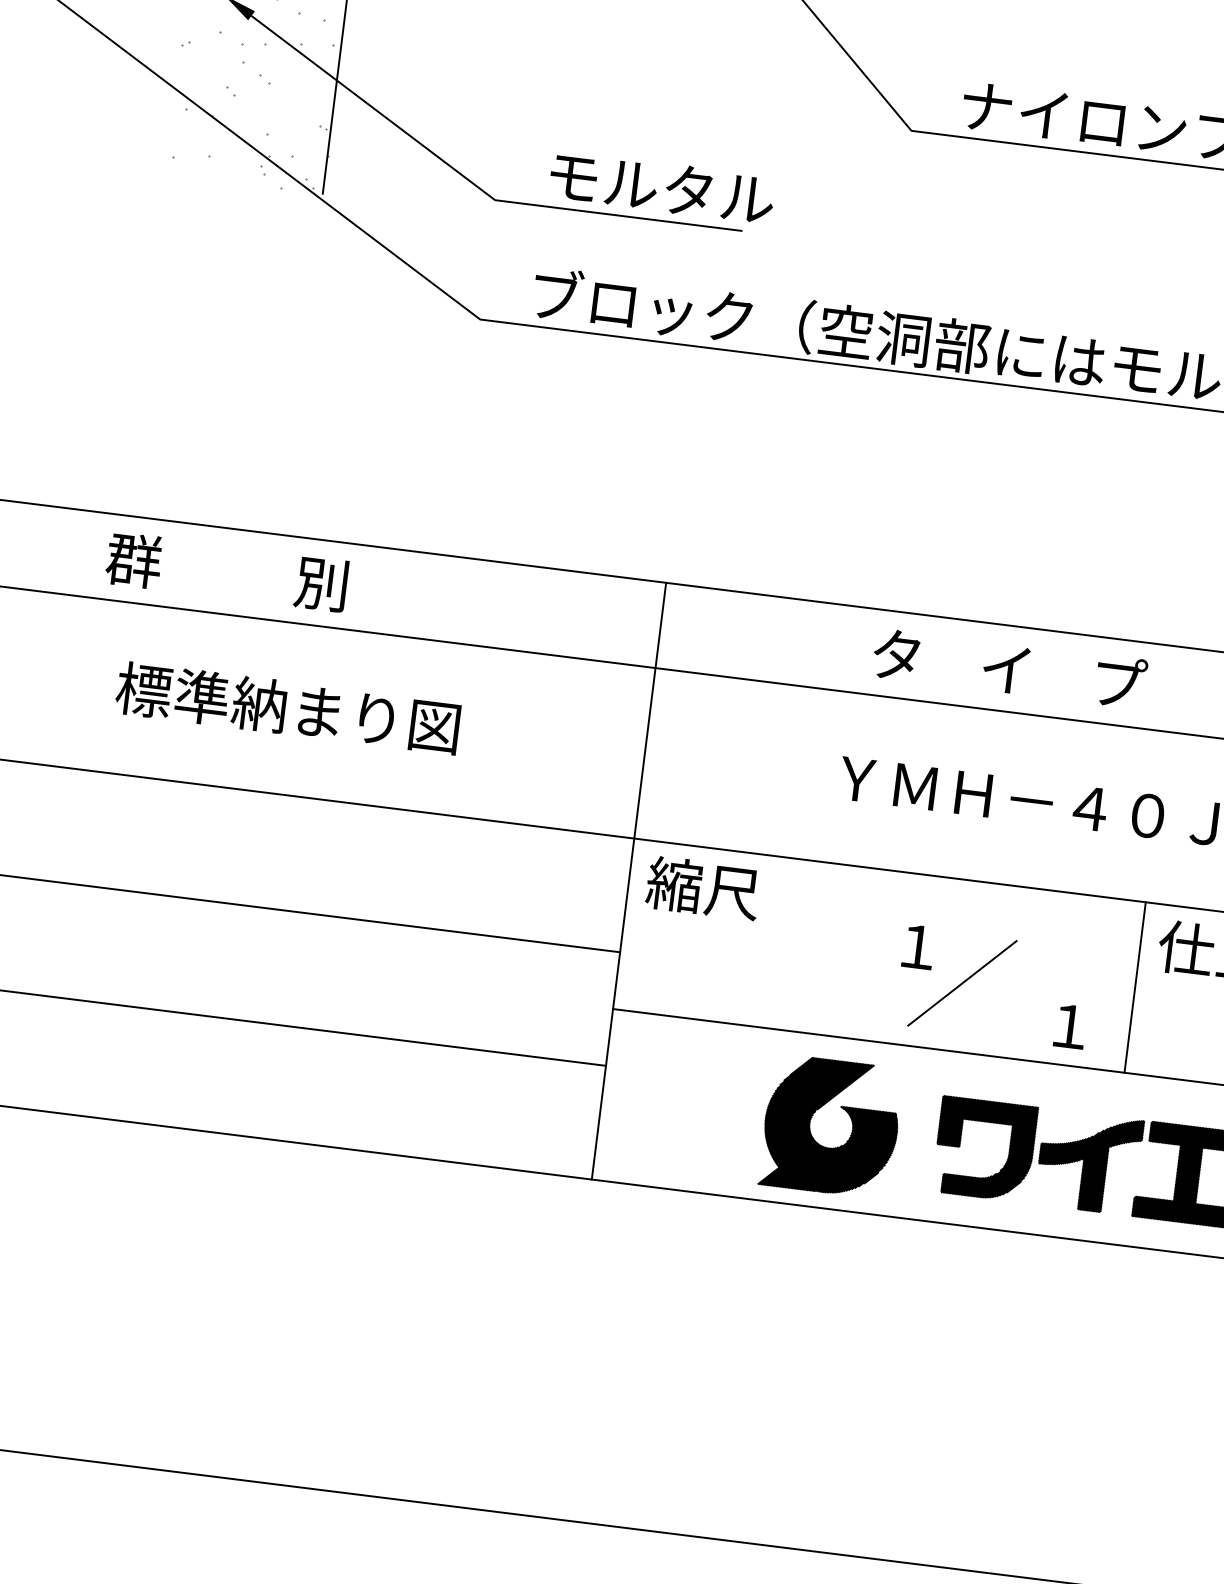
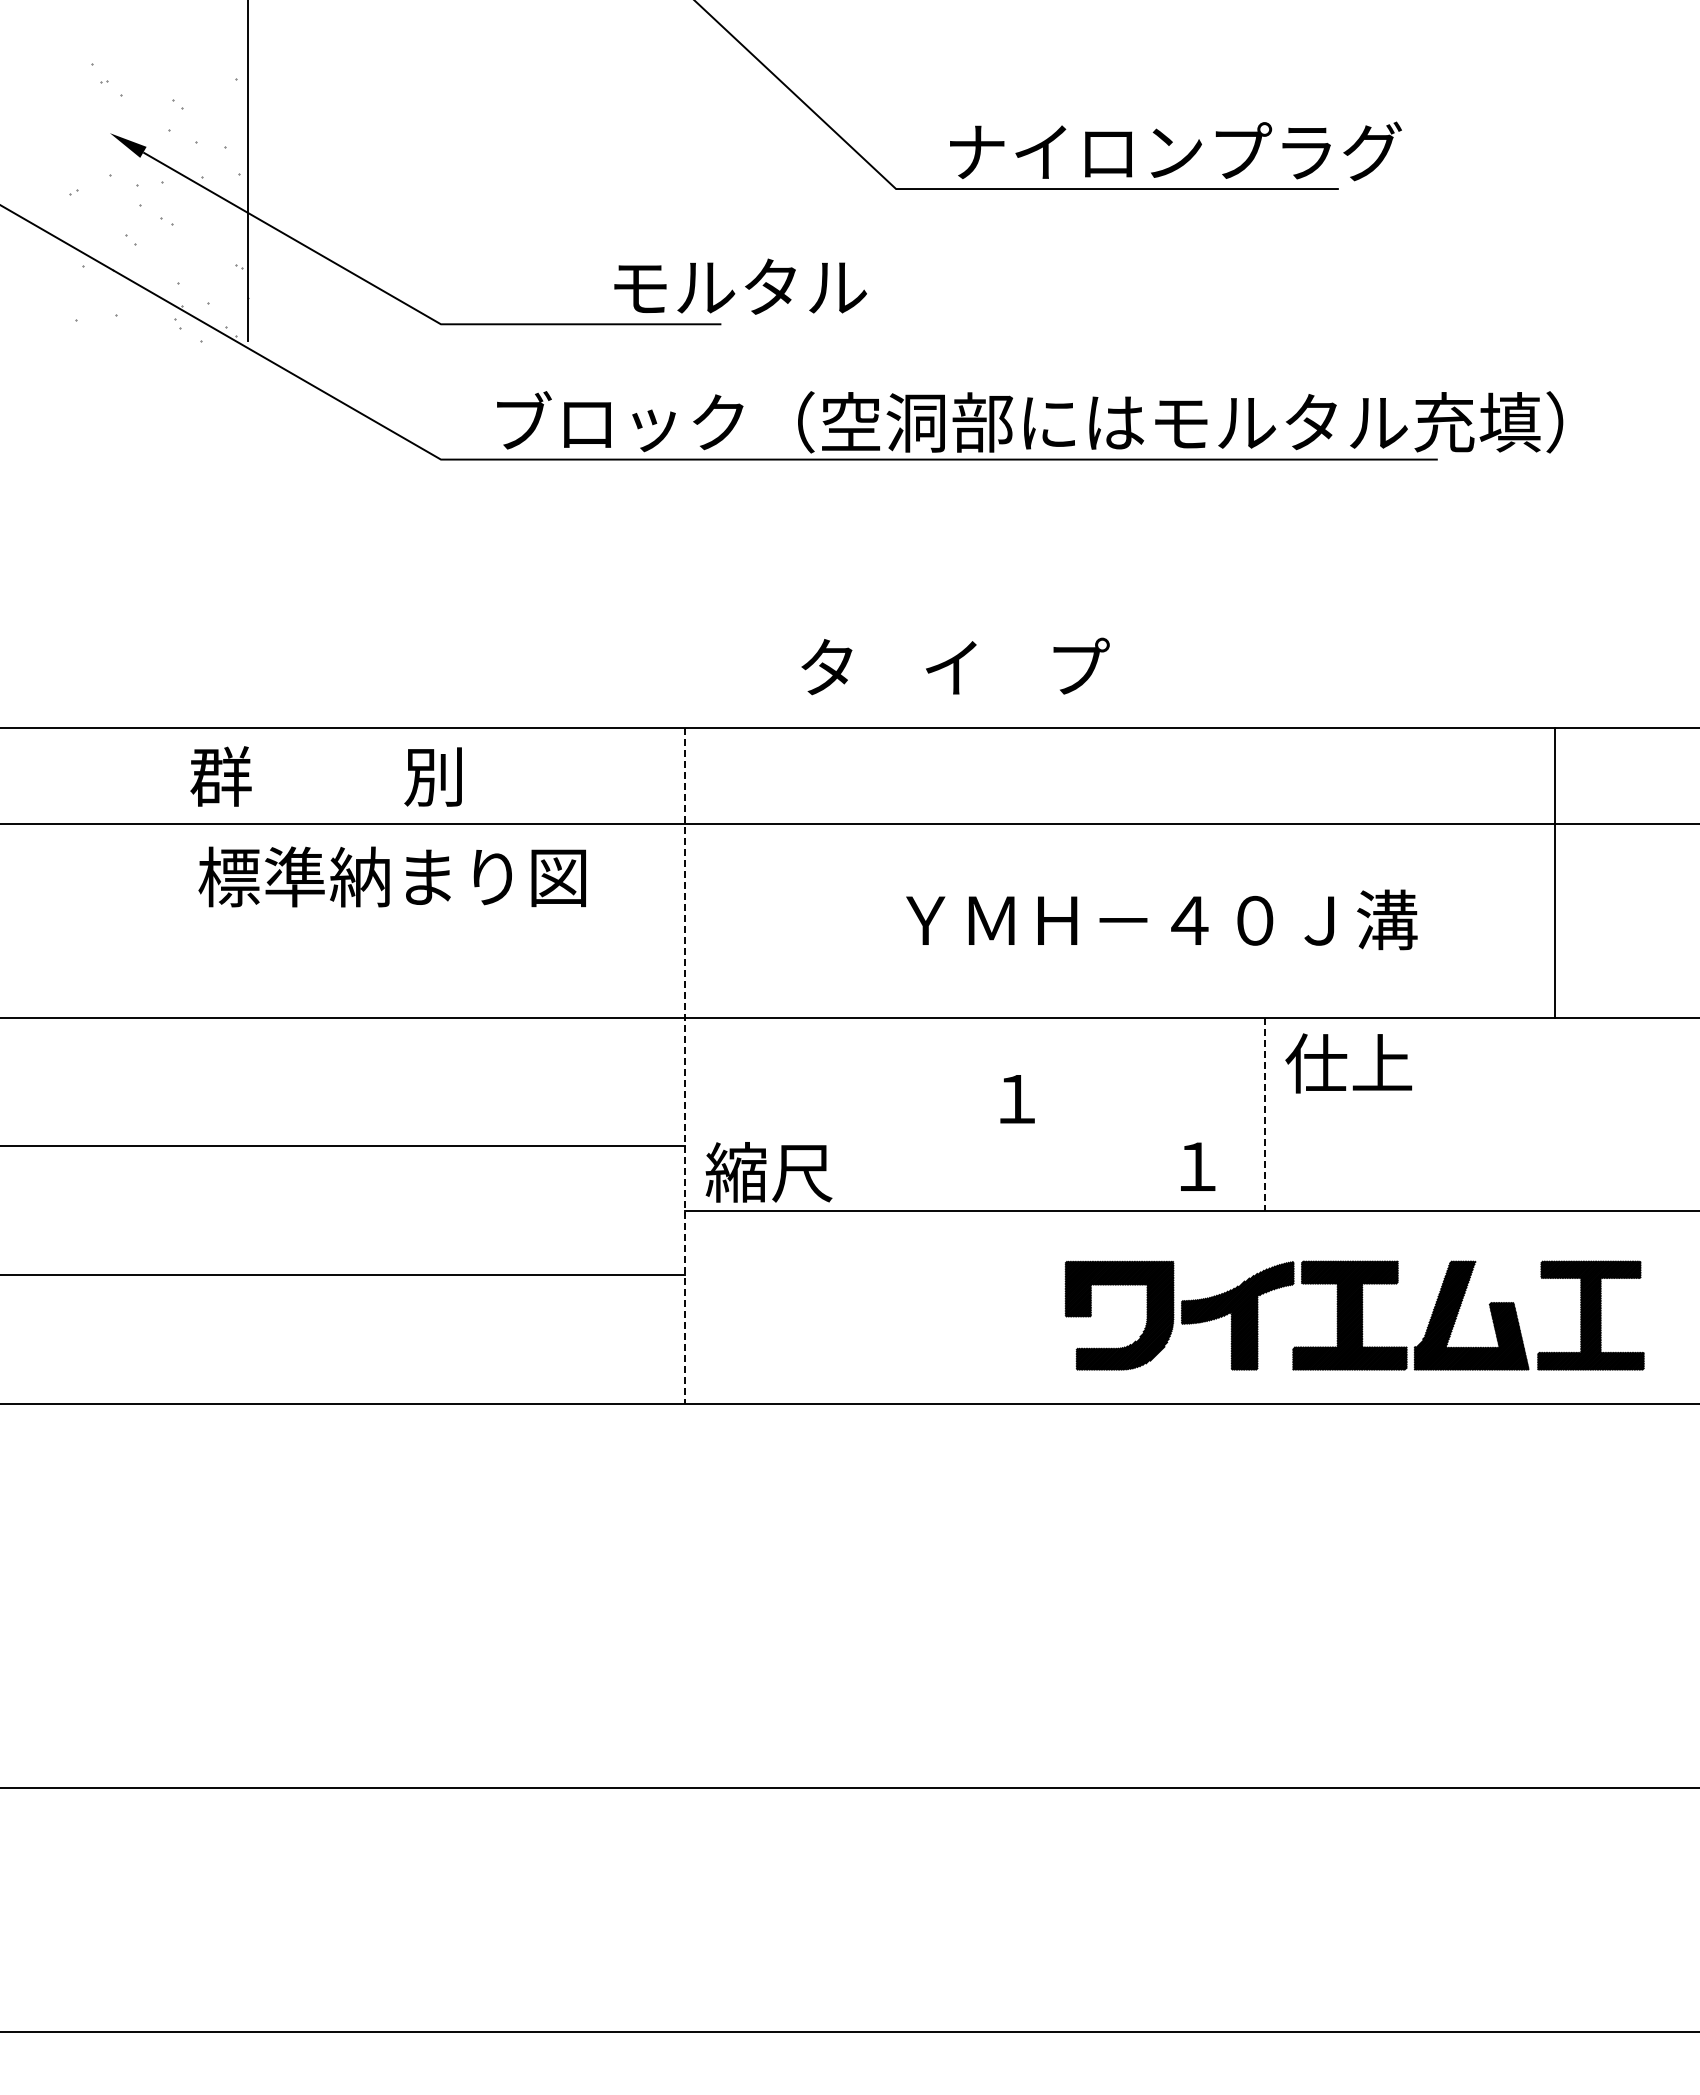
text: (662, 187) -> (740, 286), moved
text: (226, 571) -> (325, 776), moved
text: (1009, 668) -> (955, 666), moved
text: (287, 707) -> (391, 876), moved
line: (629, 881) -> (685, 1066), solid -> dashed
text: (702, 888) -> (768, 1172), moved
line: (962, 983) -> (1071, 1133), removed
line: (1134, 987) -> (1264, 1114), solid -> dashed
part: (810, 1123) -> (921, 1310), removed

